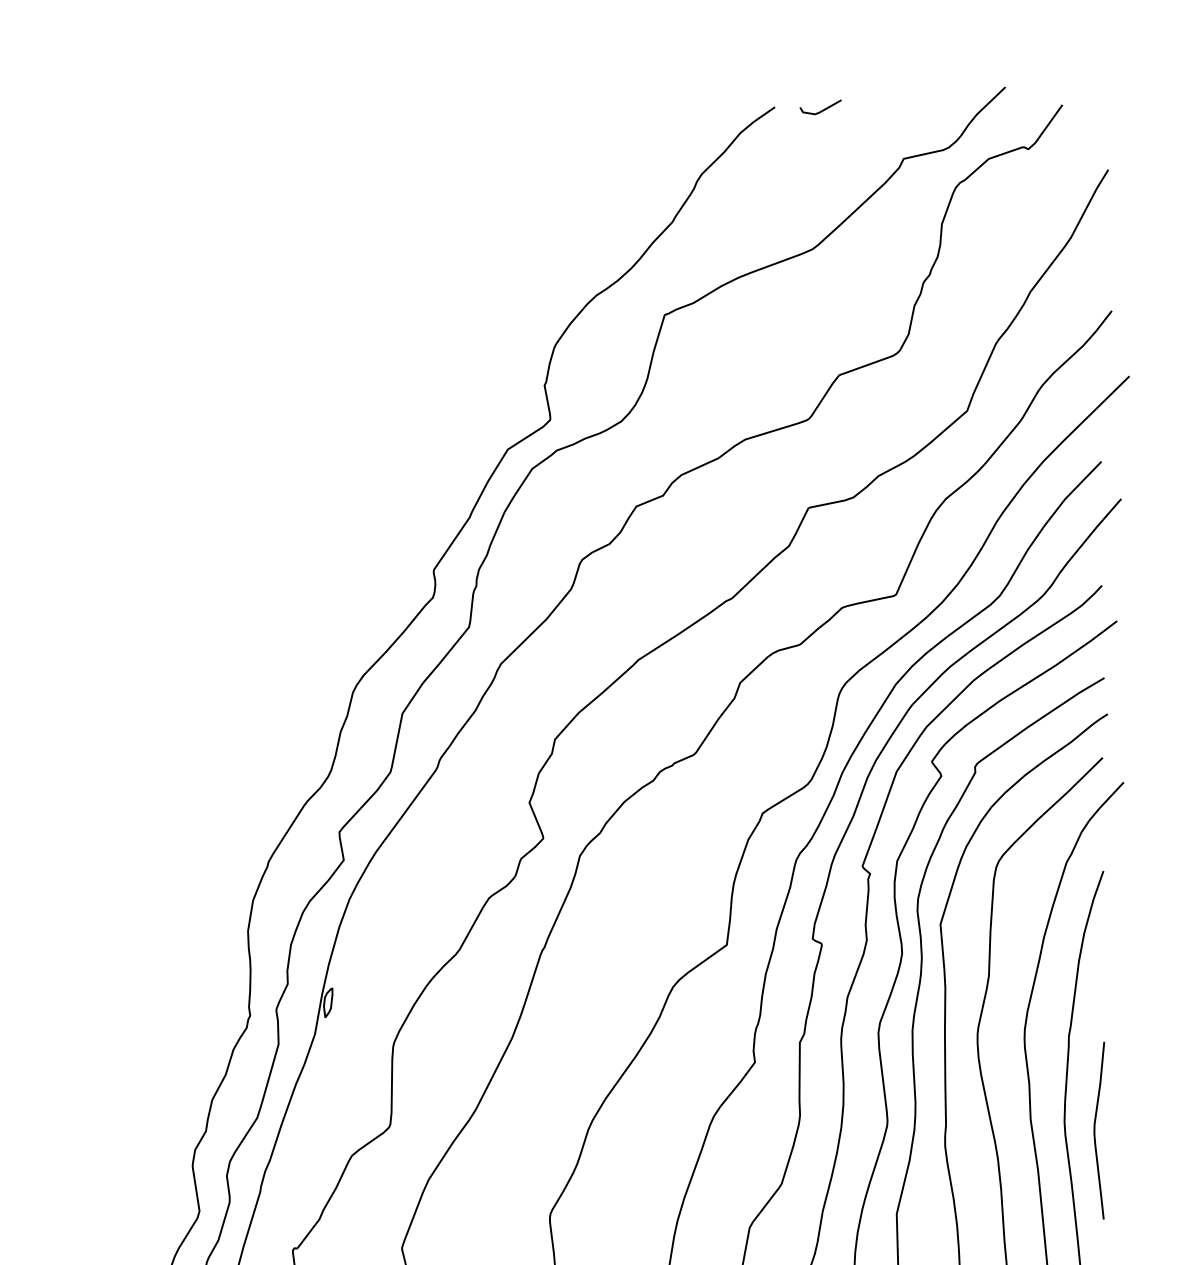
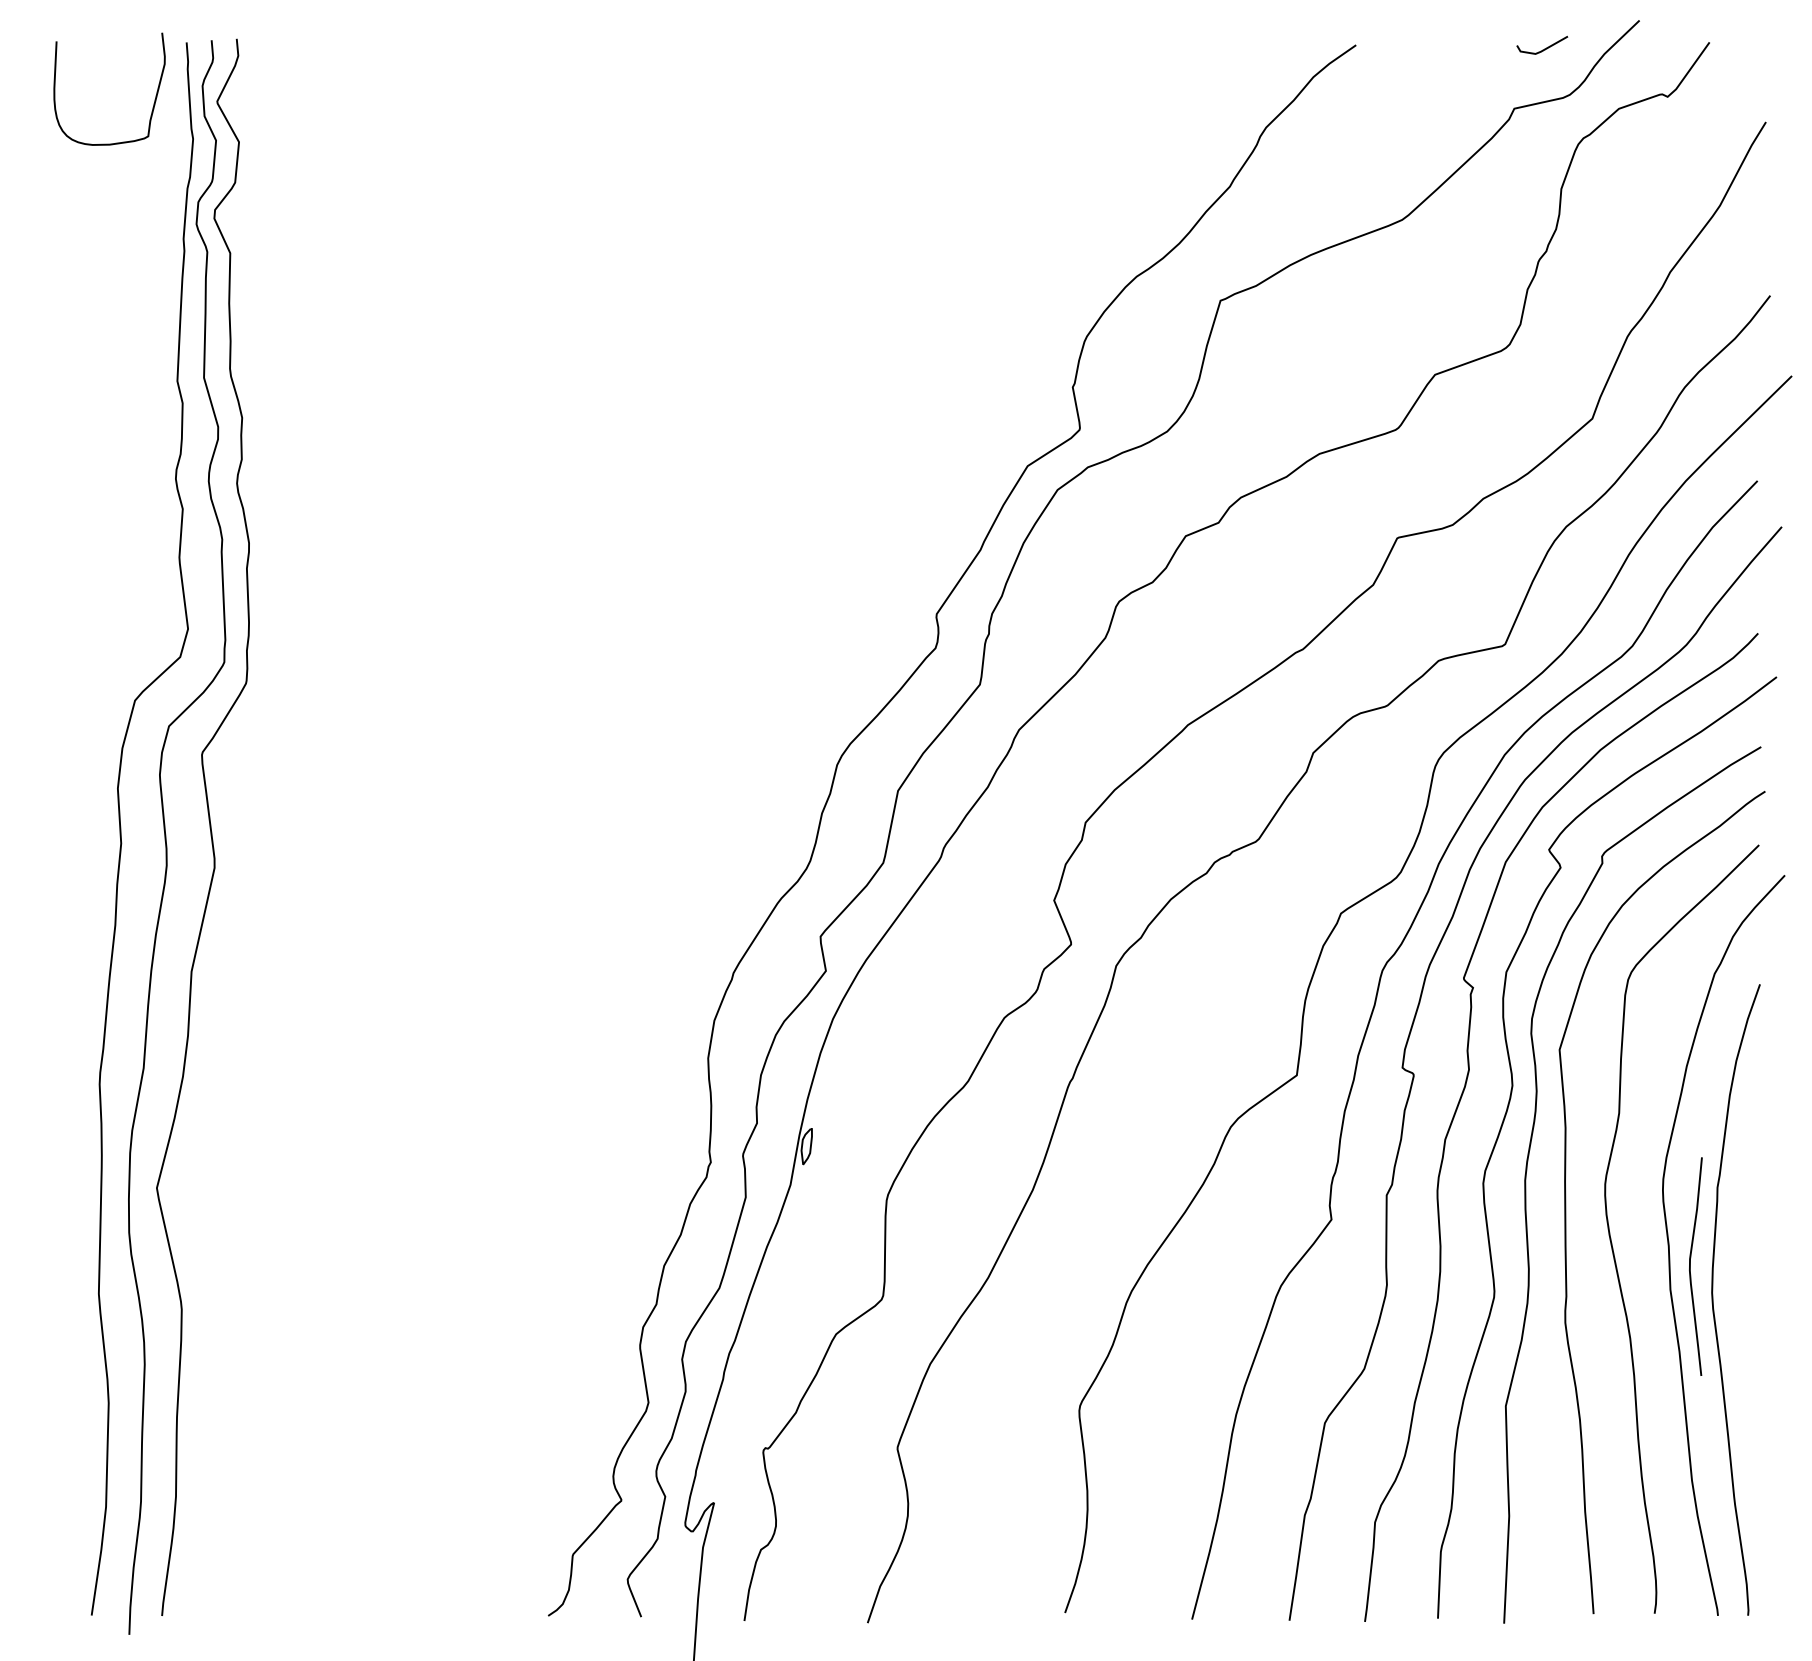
line: (822, 109) -> (1544, 48), moved
curve: (1094, 1130) -> (1690, 1266), moved

